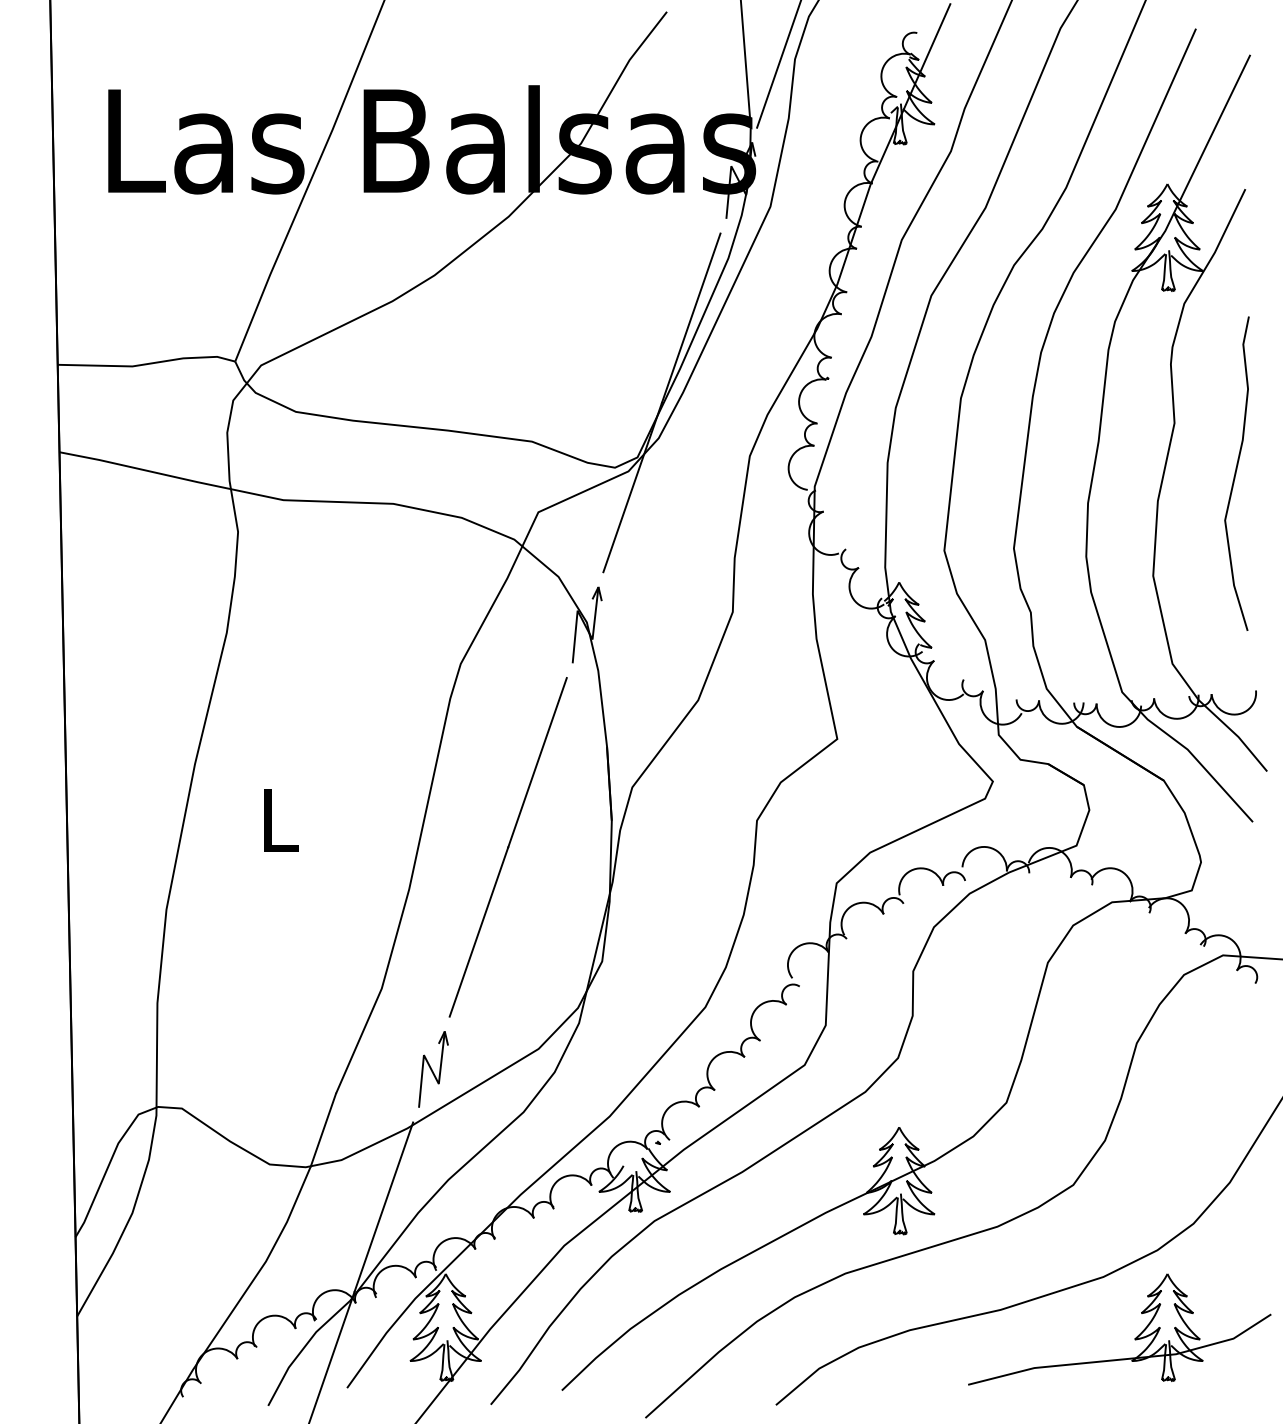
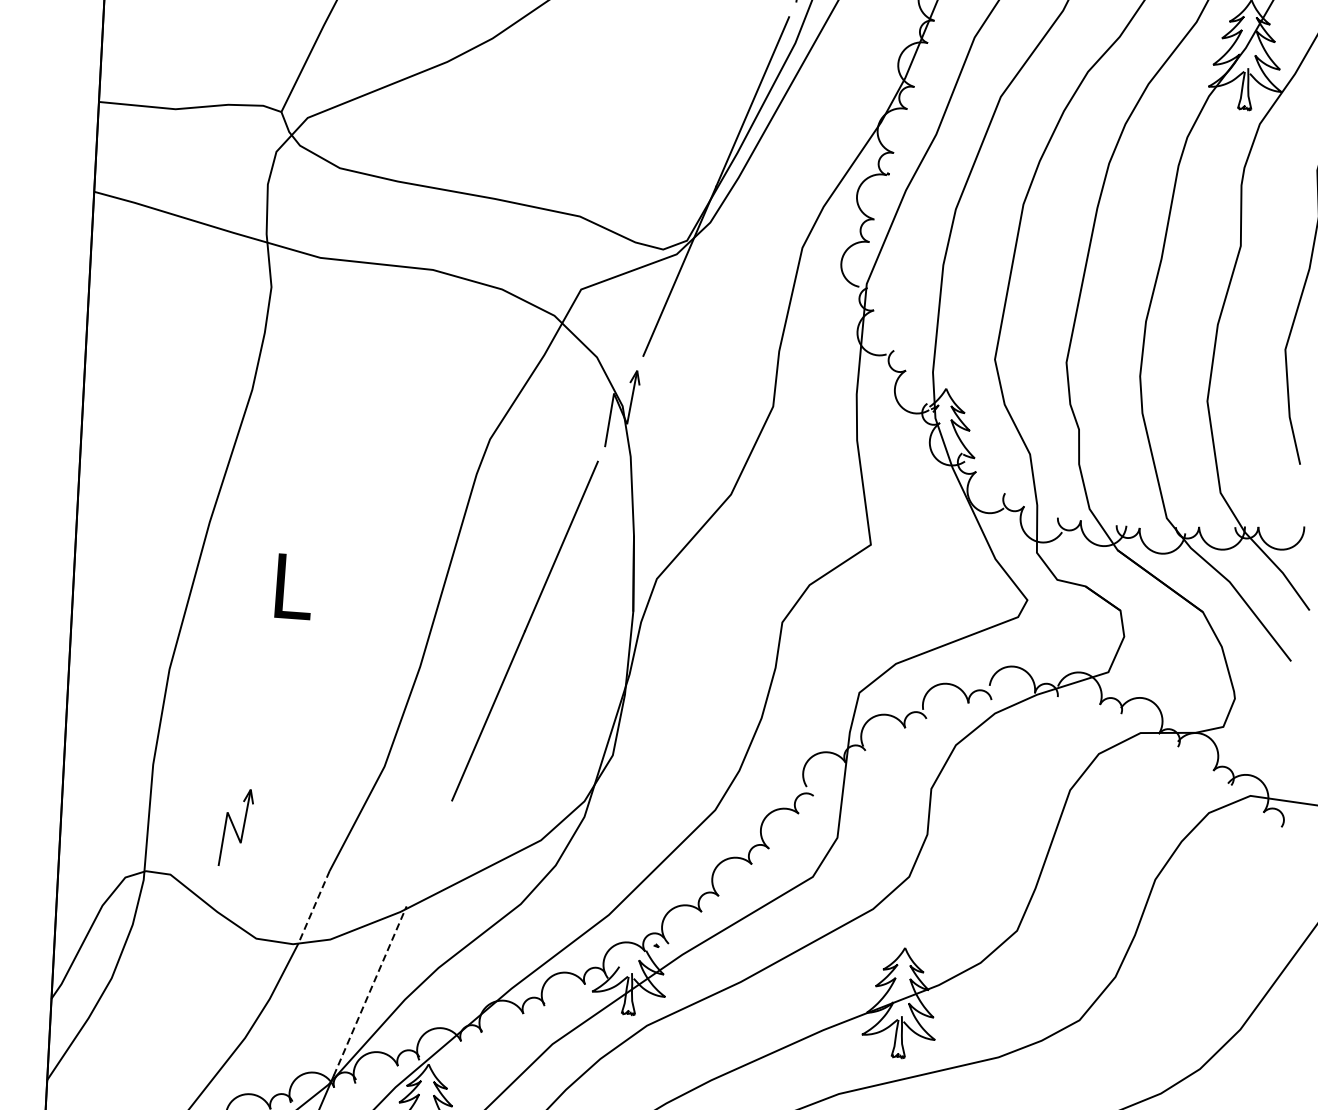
part: (433, 1069) -> (236, 827), moved
line: (323, 1130) -> (314, 907), solid -> dashed
line: (383, 1207) -> (369, 991), solid -> dashed

